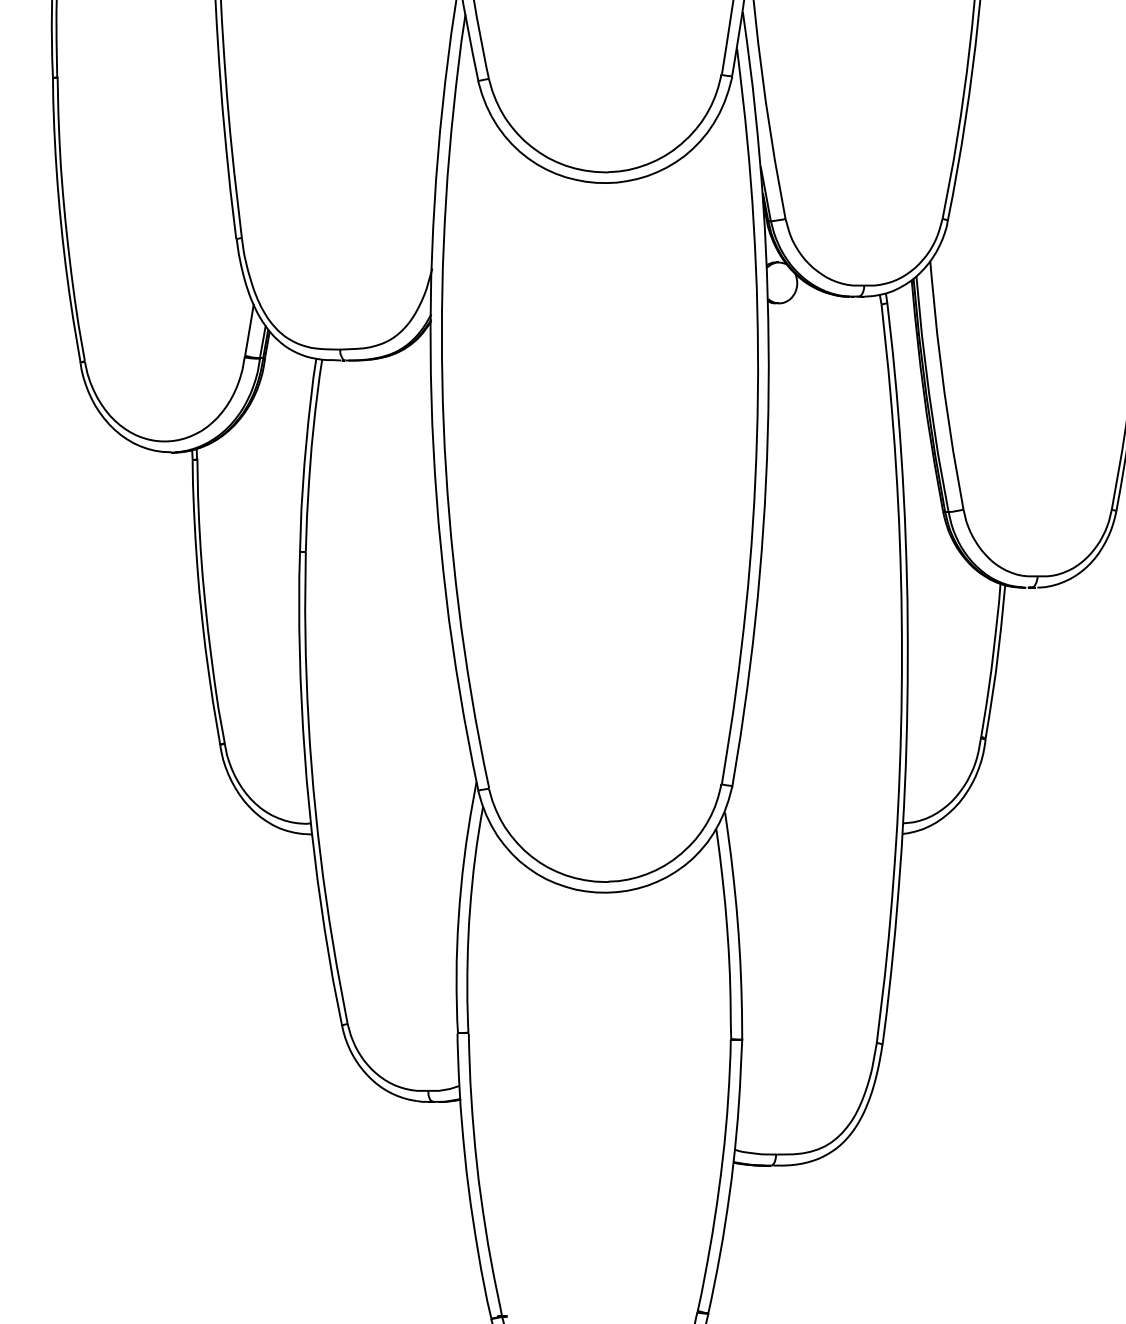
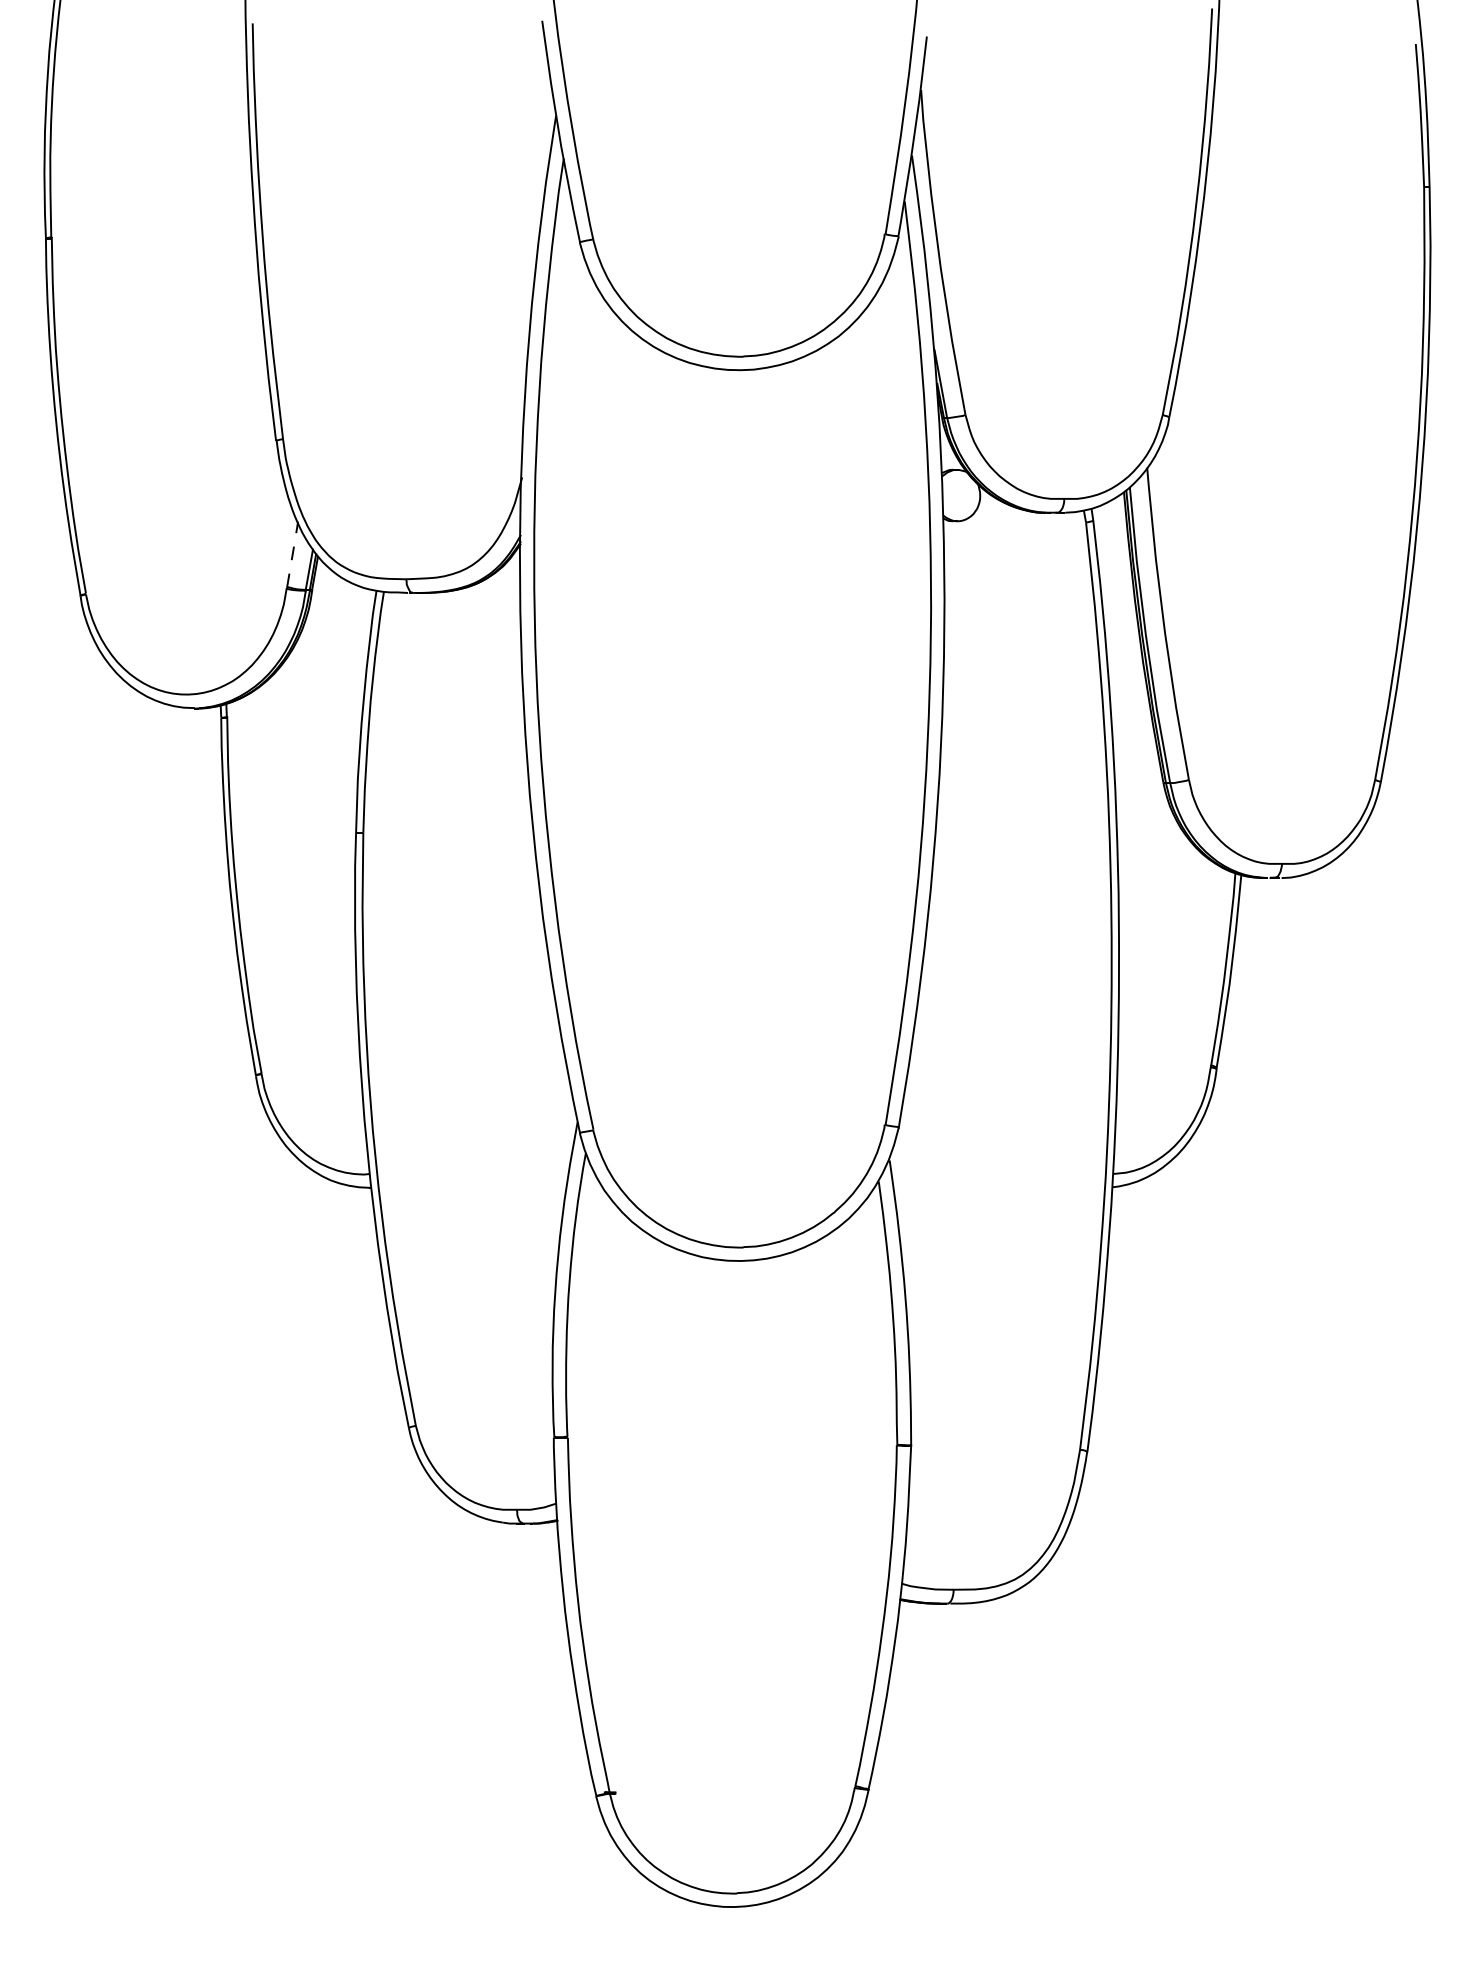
line: (249, 329) -> (292, 553), solid -> dashed

